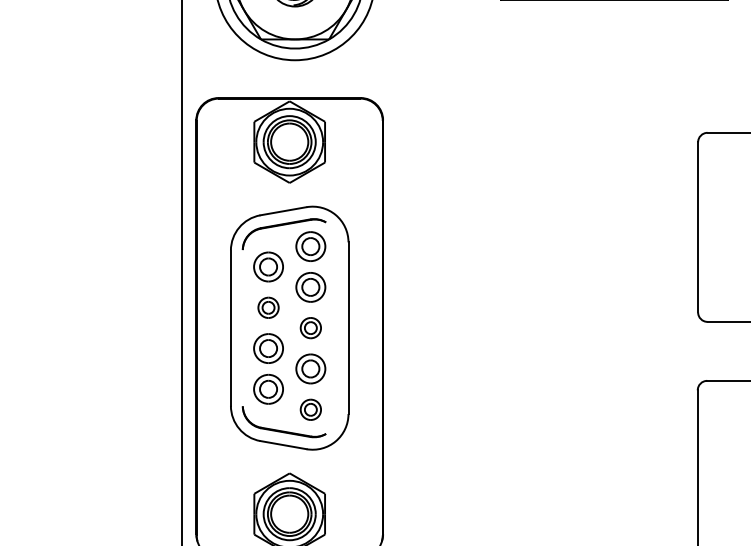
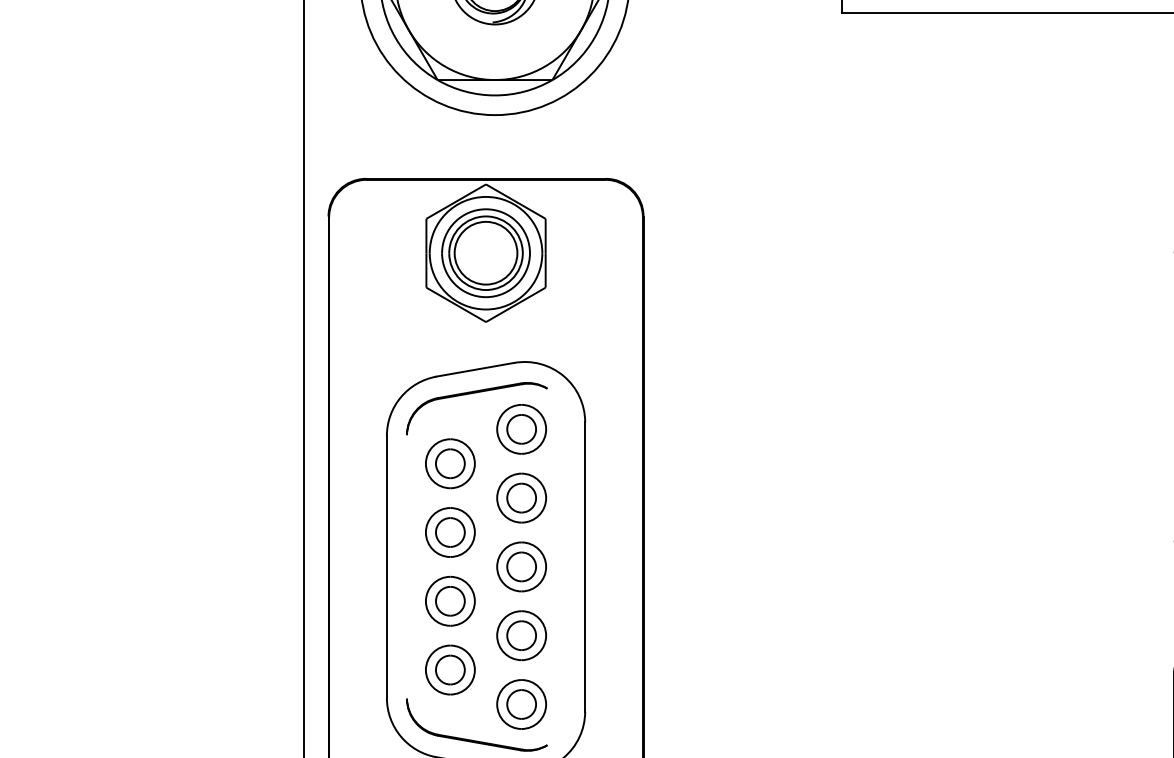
part: (268, 307) -> (450, 532), size x1.43
part: (310, 327) -> (521, 565), size x1.43
part: (310, 409) -> (521, 704), size x1.43

